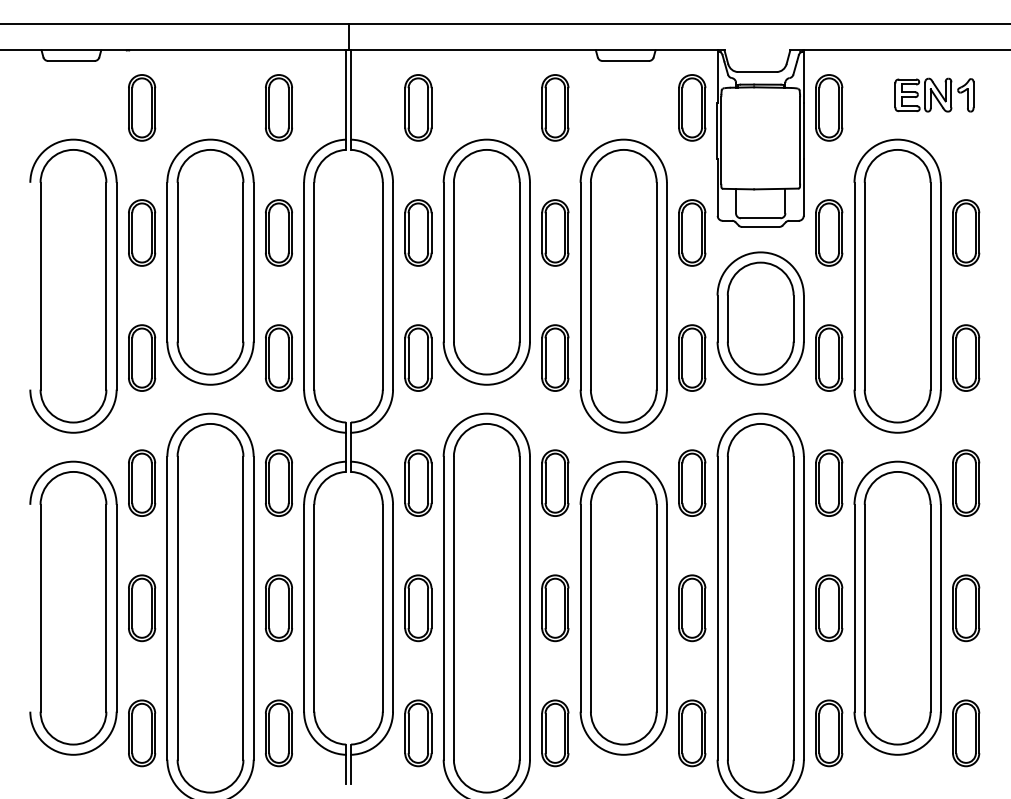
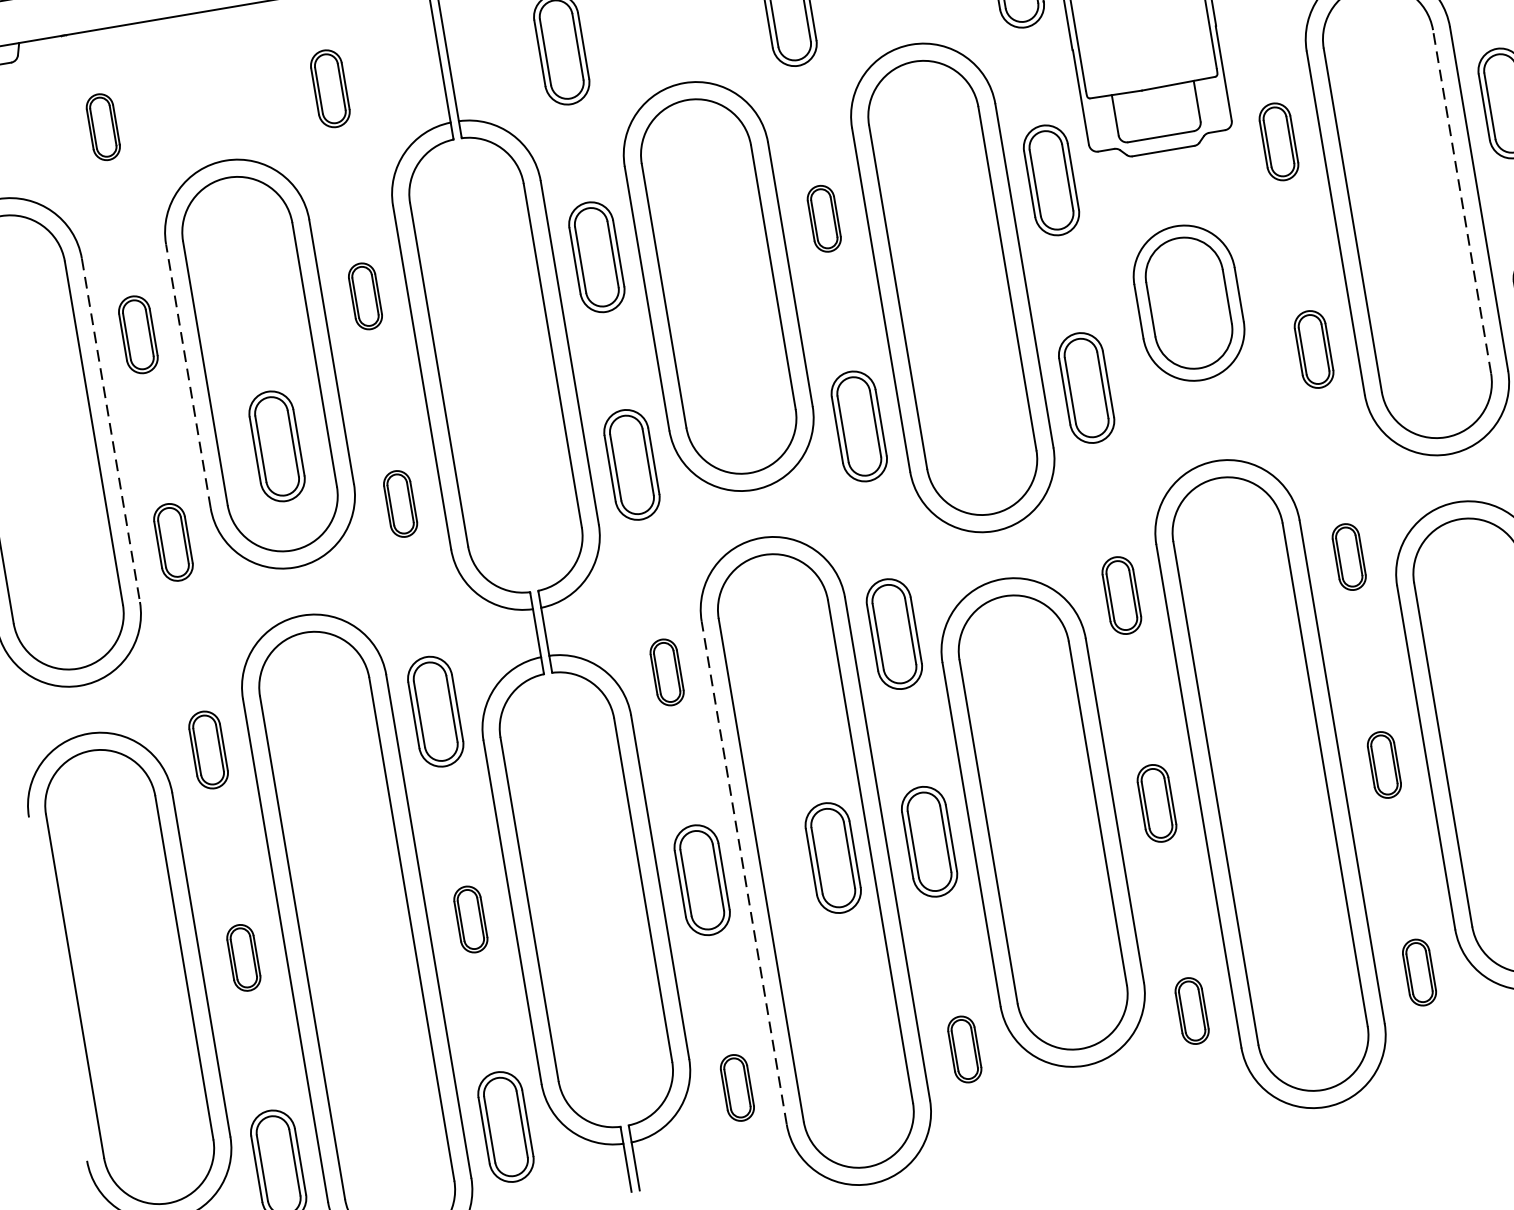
part: (142, 107) -> (103, 126), size x0.6
part: (278, 107) -> (329, 88), size x0.7
part: (142, 232) -> (138, 333), size x0.7
part: (278, 232) -> (364, 295), size x0.6
part: (555, 232) -> (824, 217), size x0.6
part: (829, 232) -> (1279, 141), size x0.7
line: (167, 261) -> (188, 375), solid -> dashed
line: (930, 285) -> (1461, 200), solid -> dashed
line: (116, 286) -> (110, 430), solid -> dashed
part: (212, 311) -> (277, 445), added
part: (760, 318) -> (1188, 303), size x0.7
part: (142, 357) -> (173, 541), size x0.7
part: (278, 357) -> (399, 503), size x0.6
part: (829, 357) -> (1314, 348), size x0.7
part: (142, 482) -> (208, 748), size x0.7
part: (418, 482) -> (667, 671), size x0.6
part: (692, 482) -> (1121, 594), size x0.7
part: (829, 482) -> (1349, 556), size x0.6
line: (443, 607) -> (743, 871), solid -> dashed
part: (142, 608) -> (244, 958), size x0.6
part: (278, 608) -> (470, 919), size x0.6
part: (497, 608) -> (833, 858), added
part: (692, 608) -> (1157, 803), size x0.7
part: (829, 608) -> (1384, 765), size x0.6
part: (418, 733) -> (737, 1088), size x0.6
part: (555, 733) -> (965, 1049), size x0.6
part: (692, 733) -> (1192, 1011), size x0.6
part: (829, 733) -> (1419, 972), size x0.6

